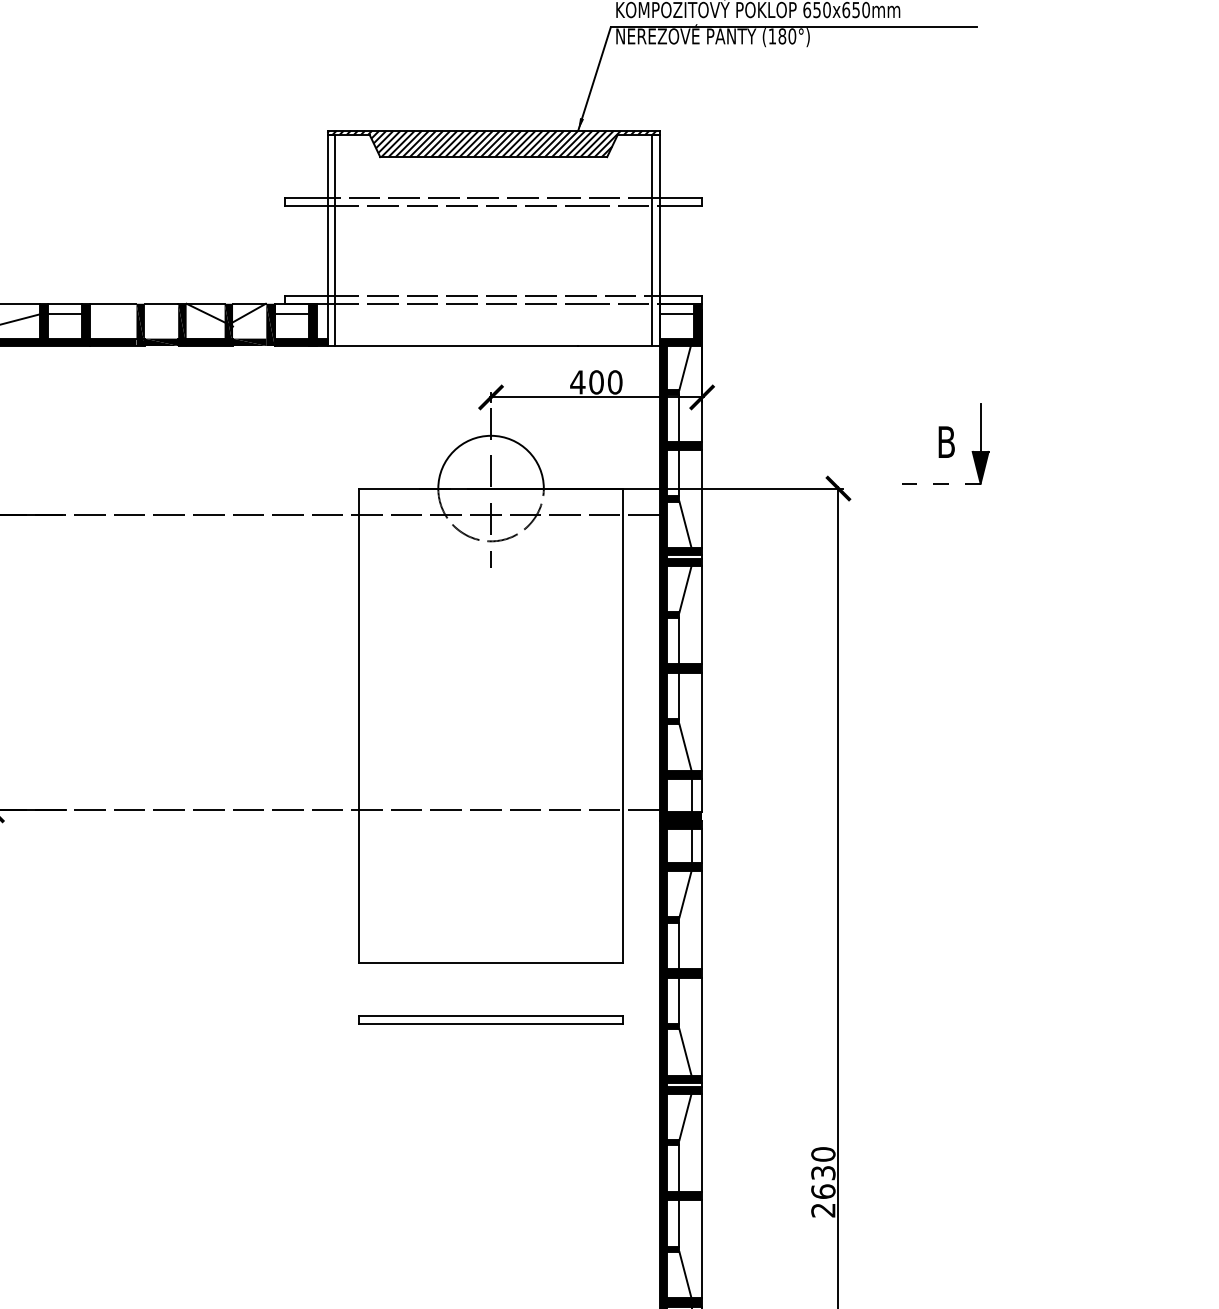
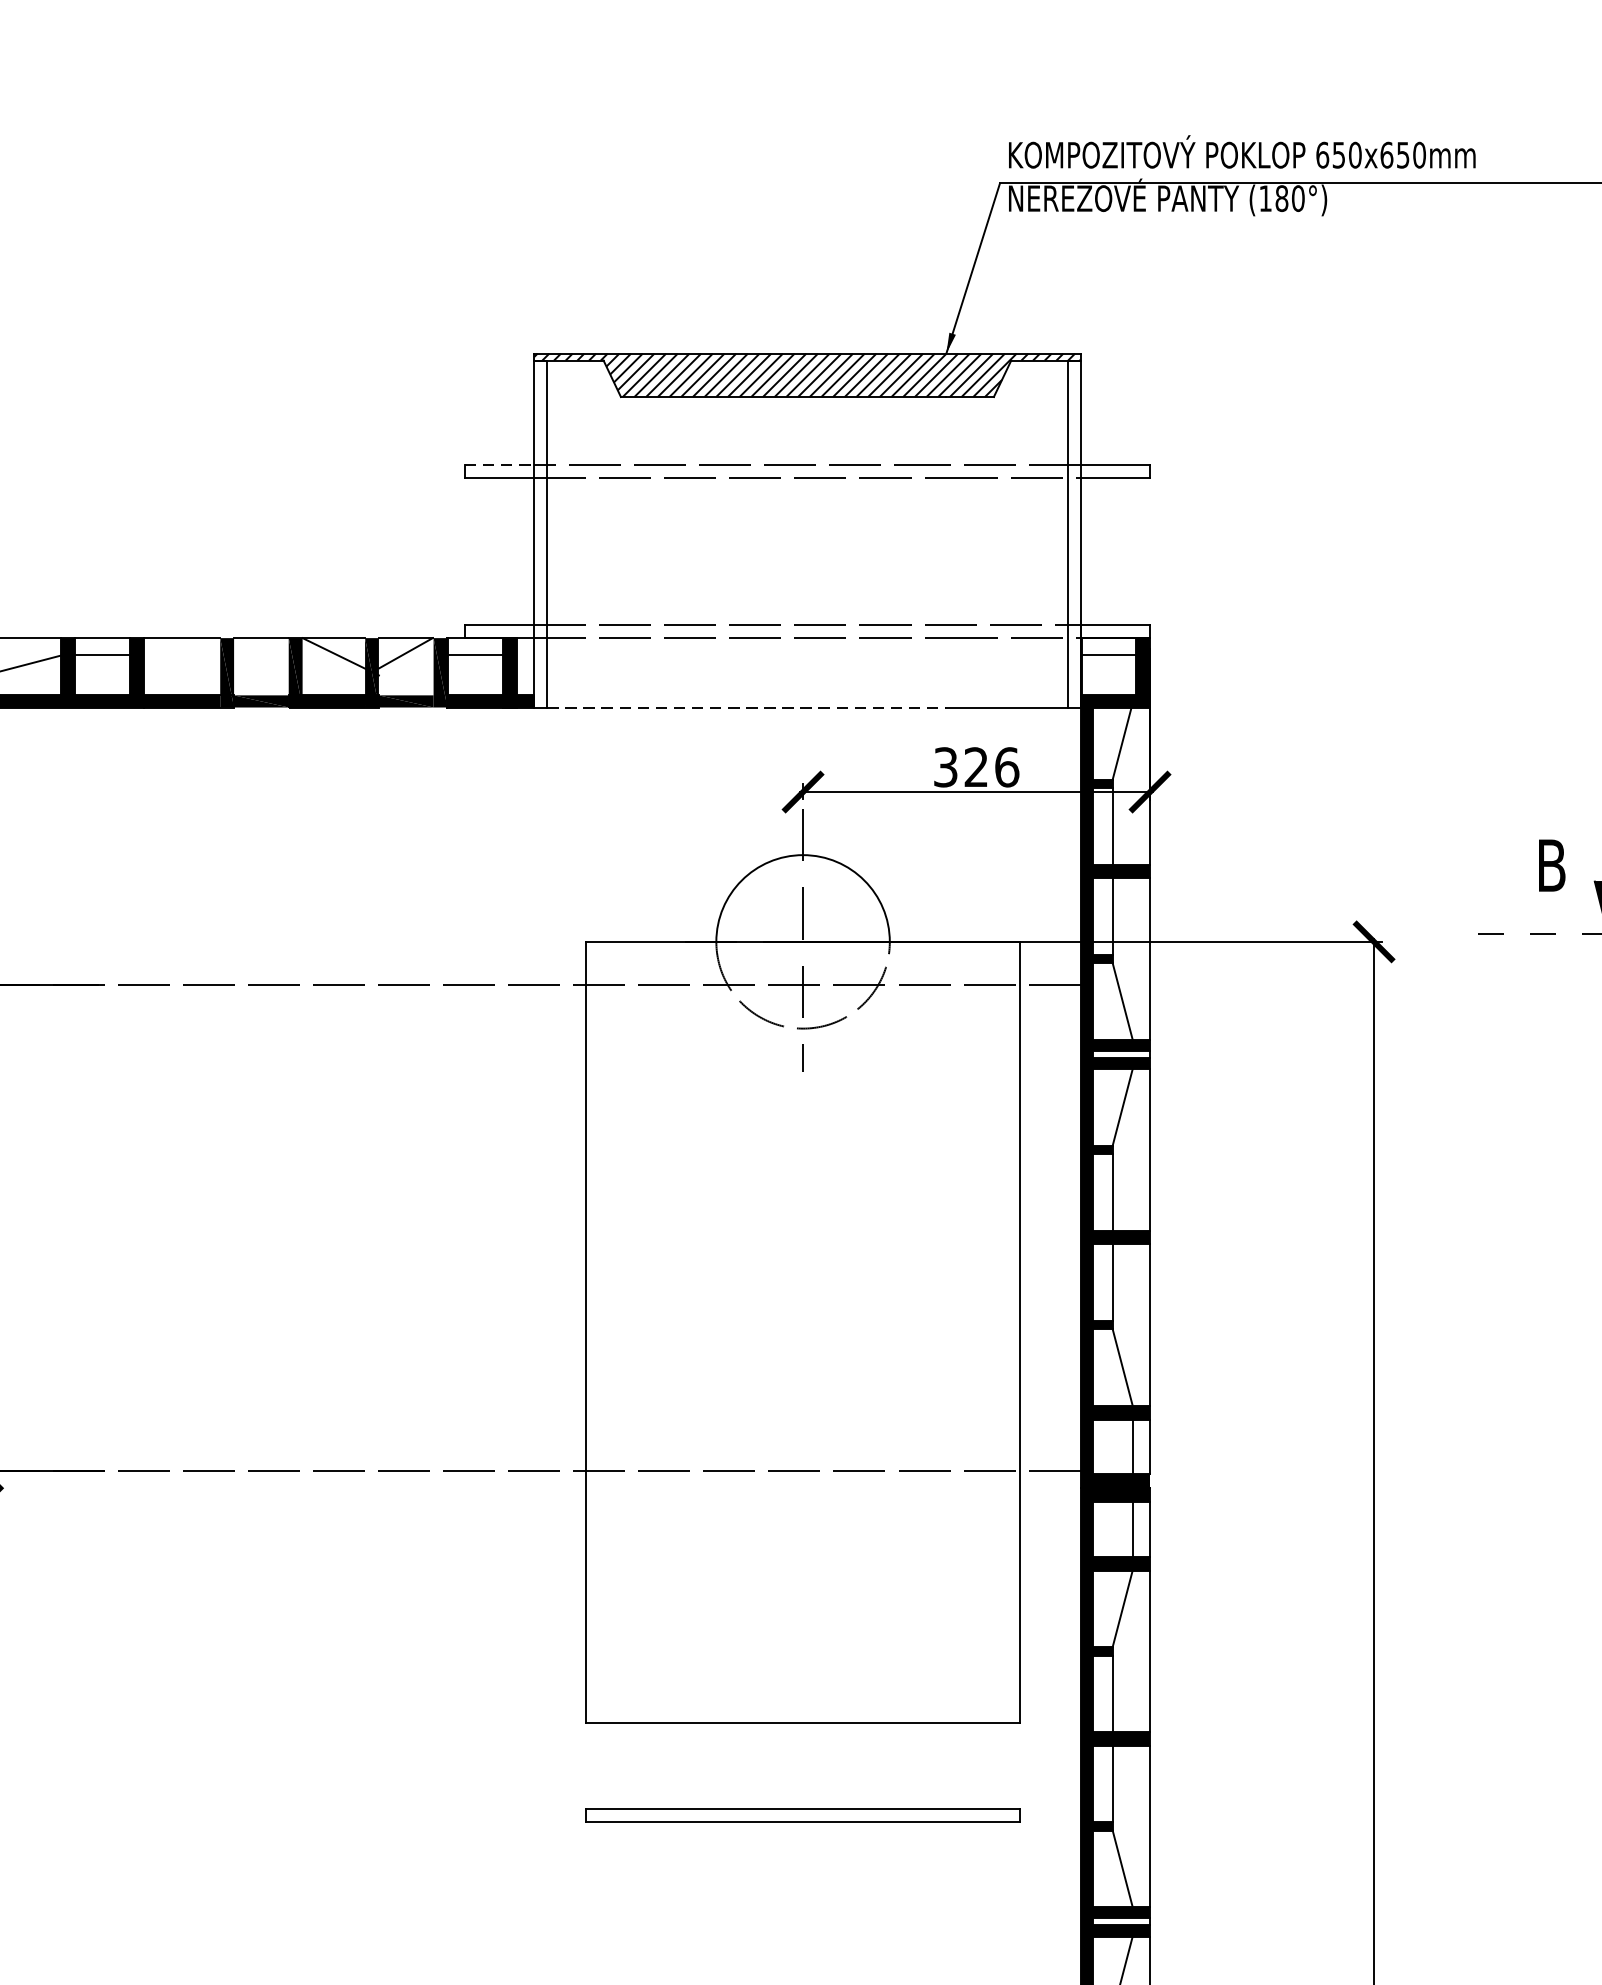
line: (306, 198) -> (499, 465), solid -> dashed
line: (457, 346) -> (747, 708), solid -> dashed
text: (596, 382) -> (976, 767), 400 -> 326

